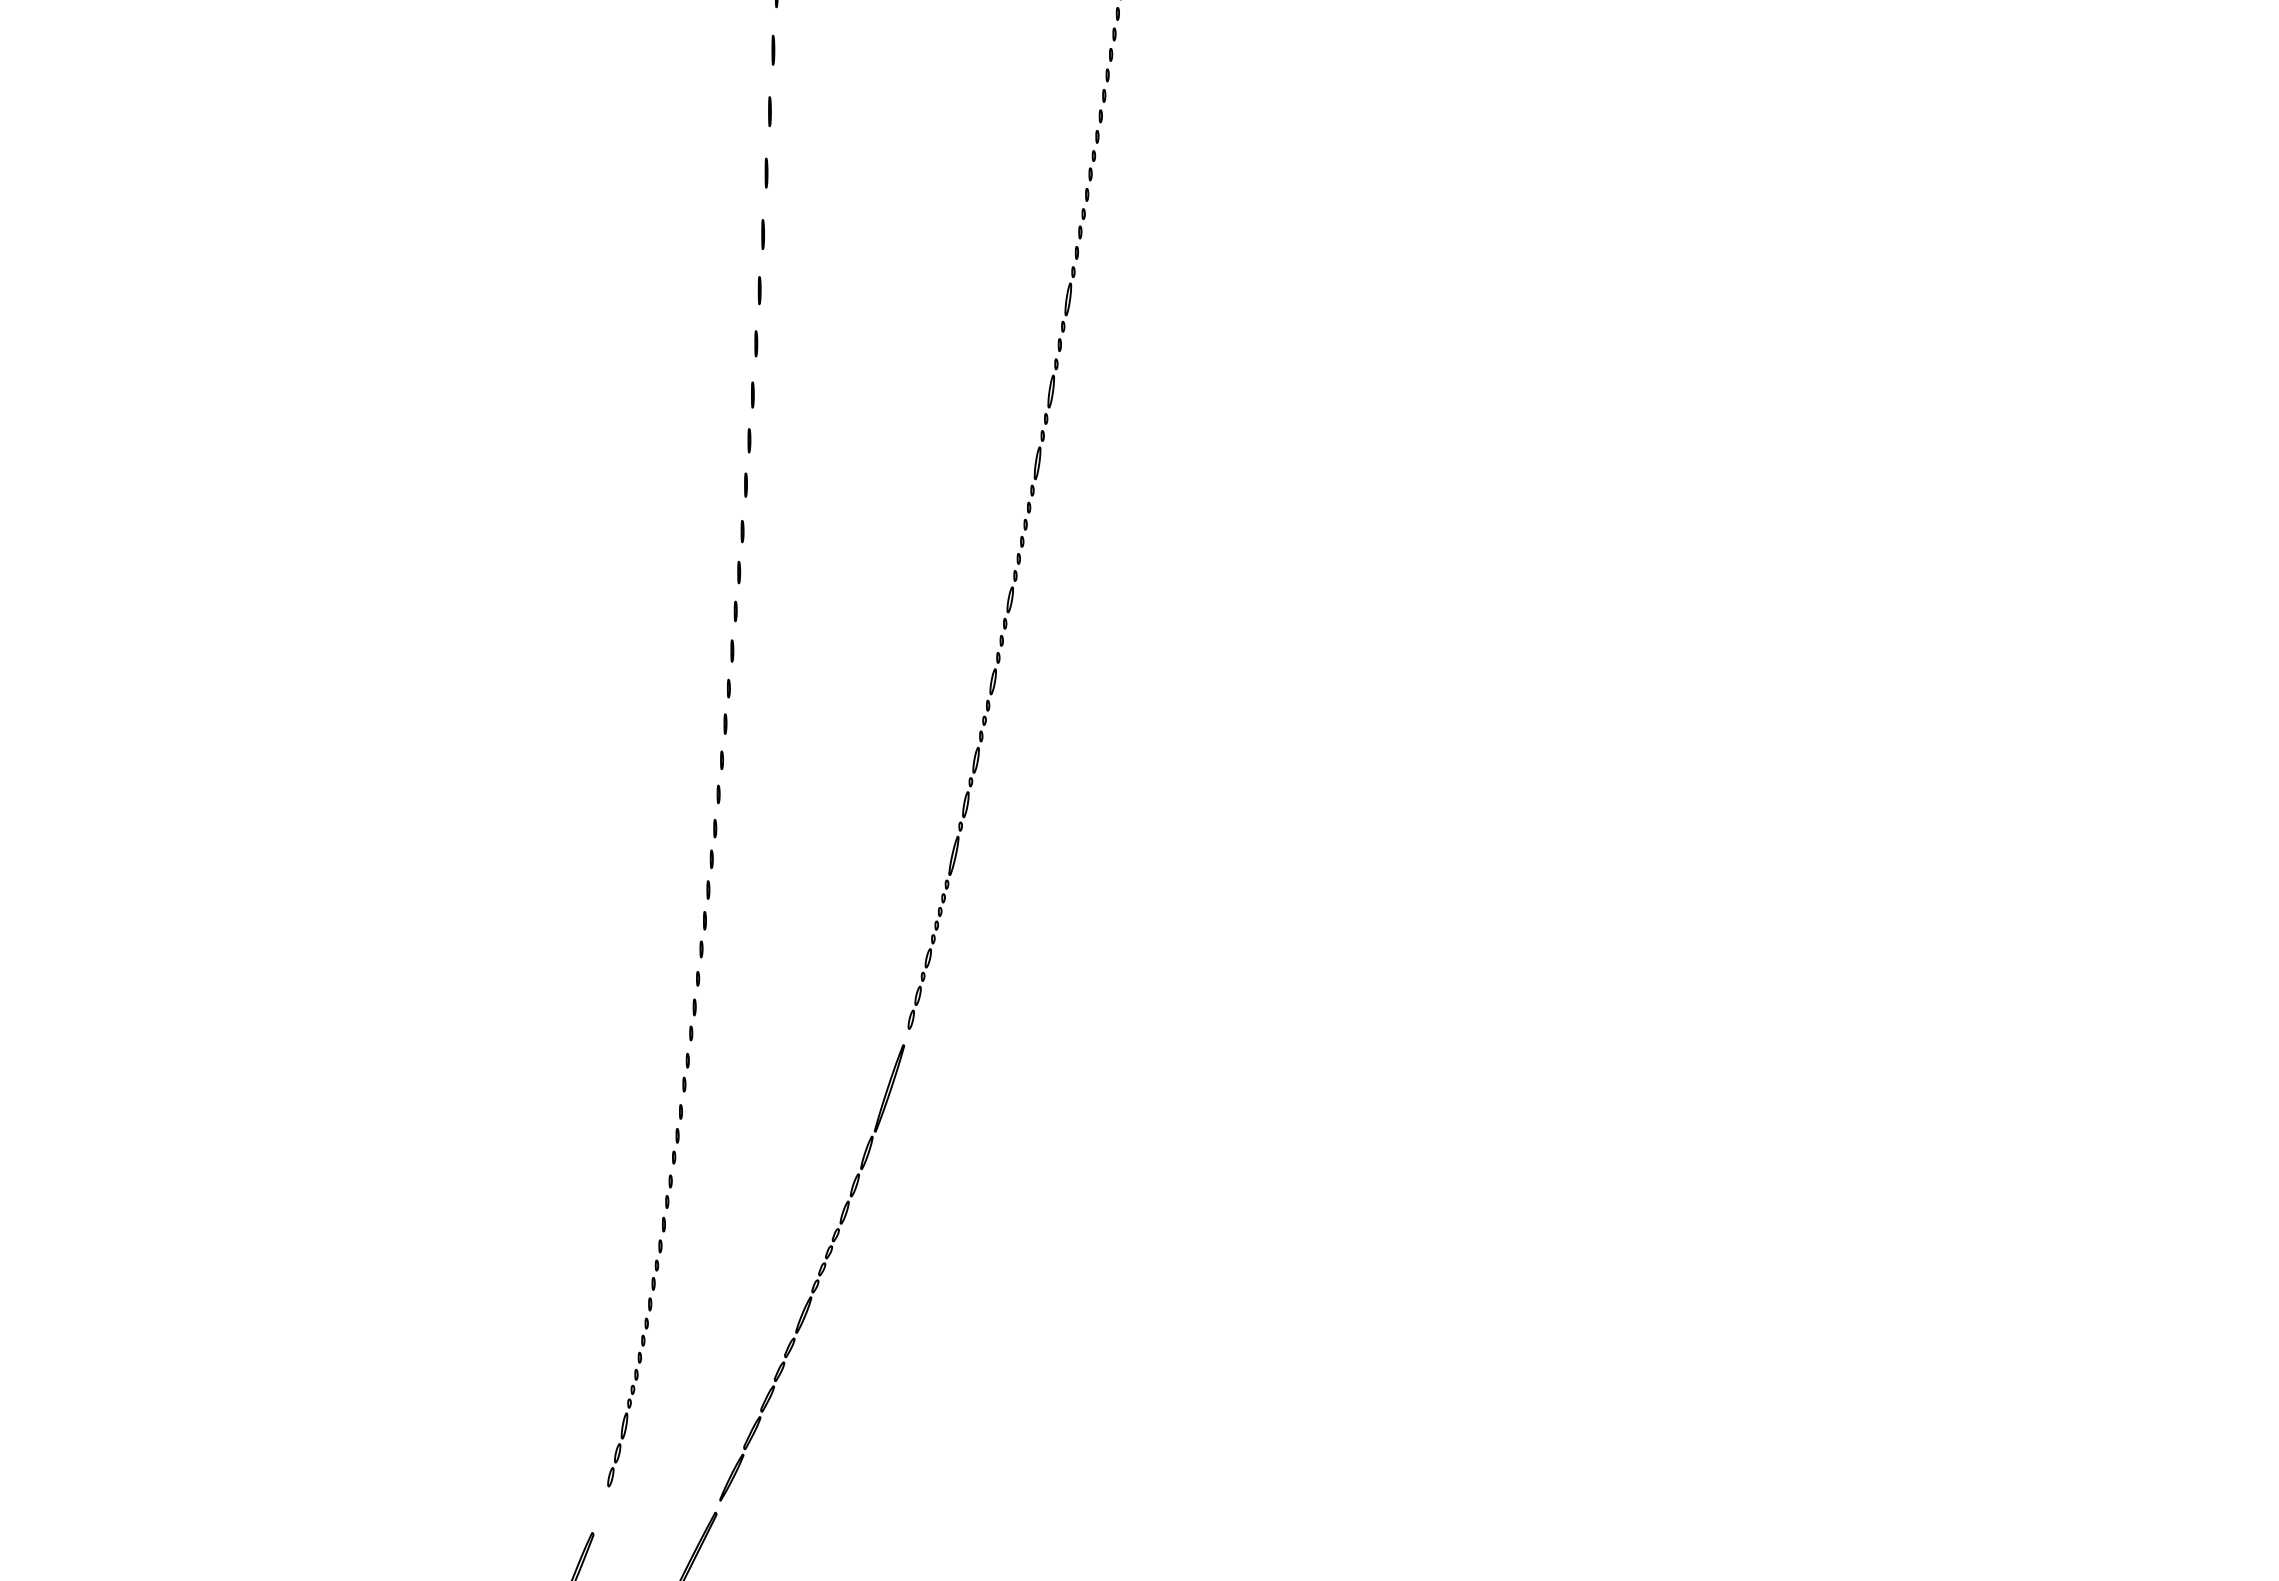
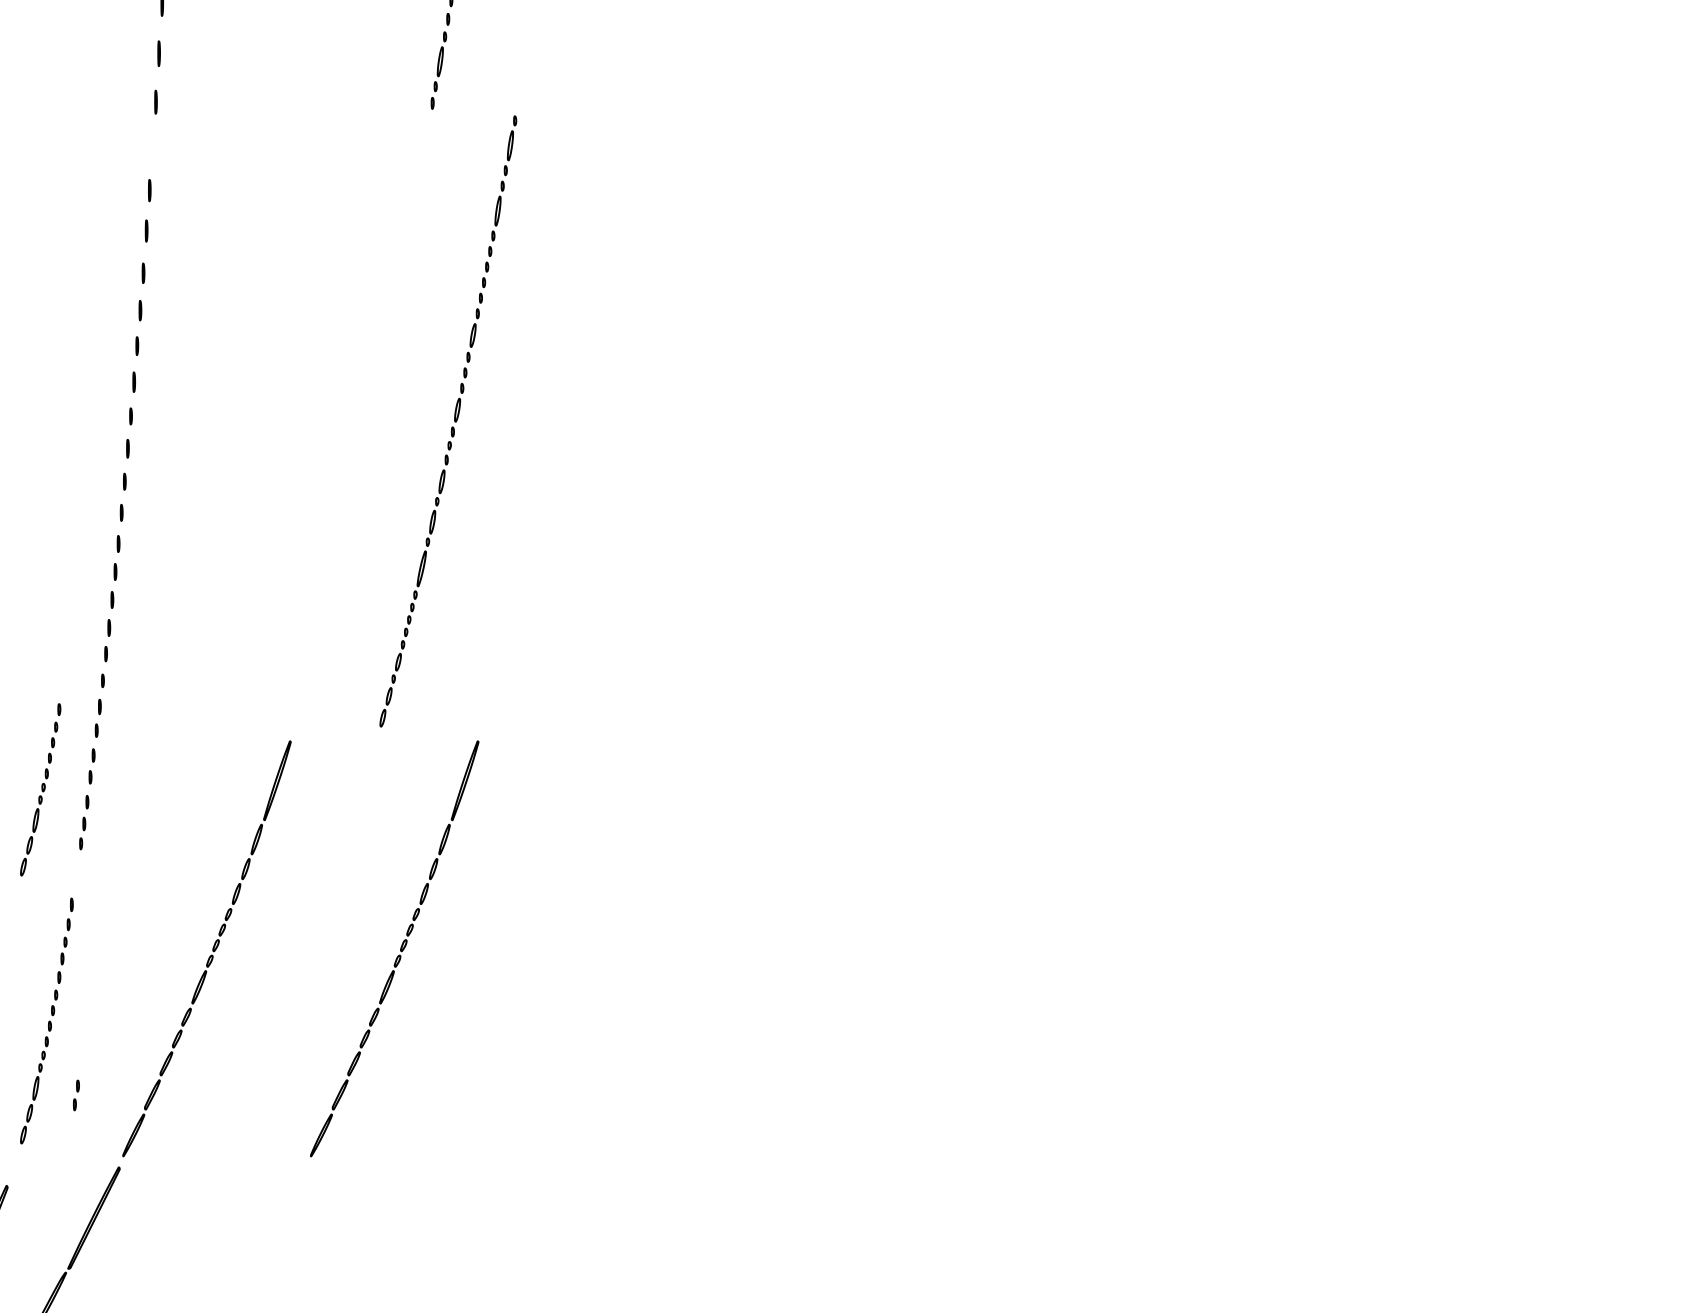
line: (752, 394) -> (152, 148), removed
part: (989, 693) -> (454, 420), moved
part: (629, 1098) -> (40, 789), added
part: (668, 1191) -> (76, 1095), moved
part: (1024, 1272) -> (400, 948), added

